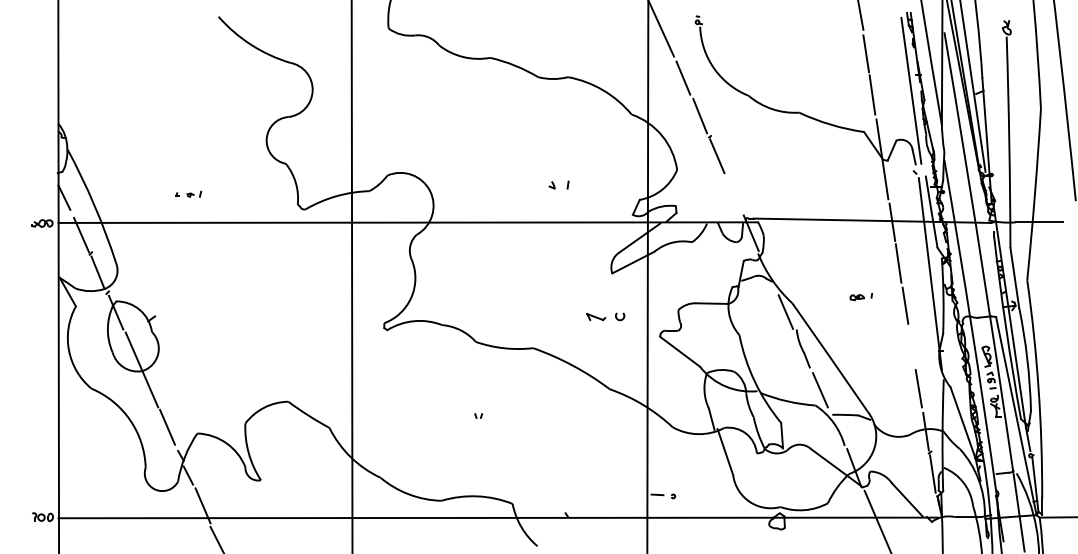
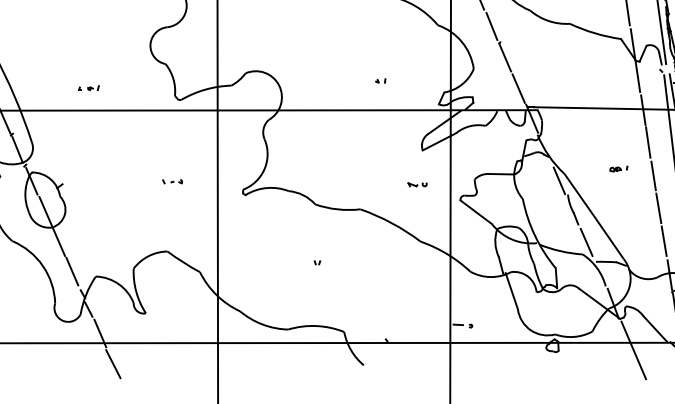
part: (558, 185) -> (380, 81), size x0.62
line: (733, 194) -> (518, 88), added
part: (294, 313) -> (172, 182), added
part: (605, 316) -> (417, 184), size x0.62
line: (911, 346) -> (658, 208), added

